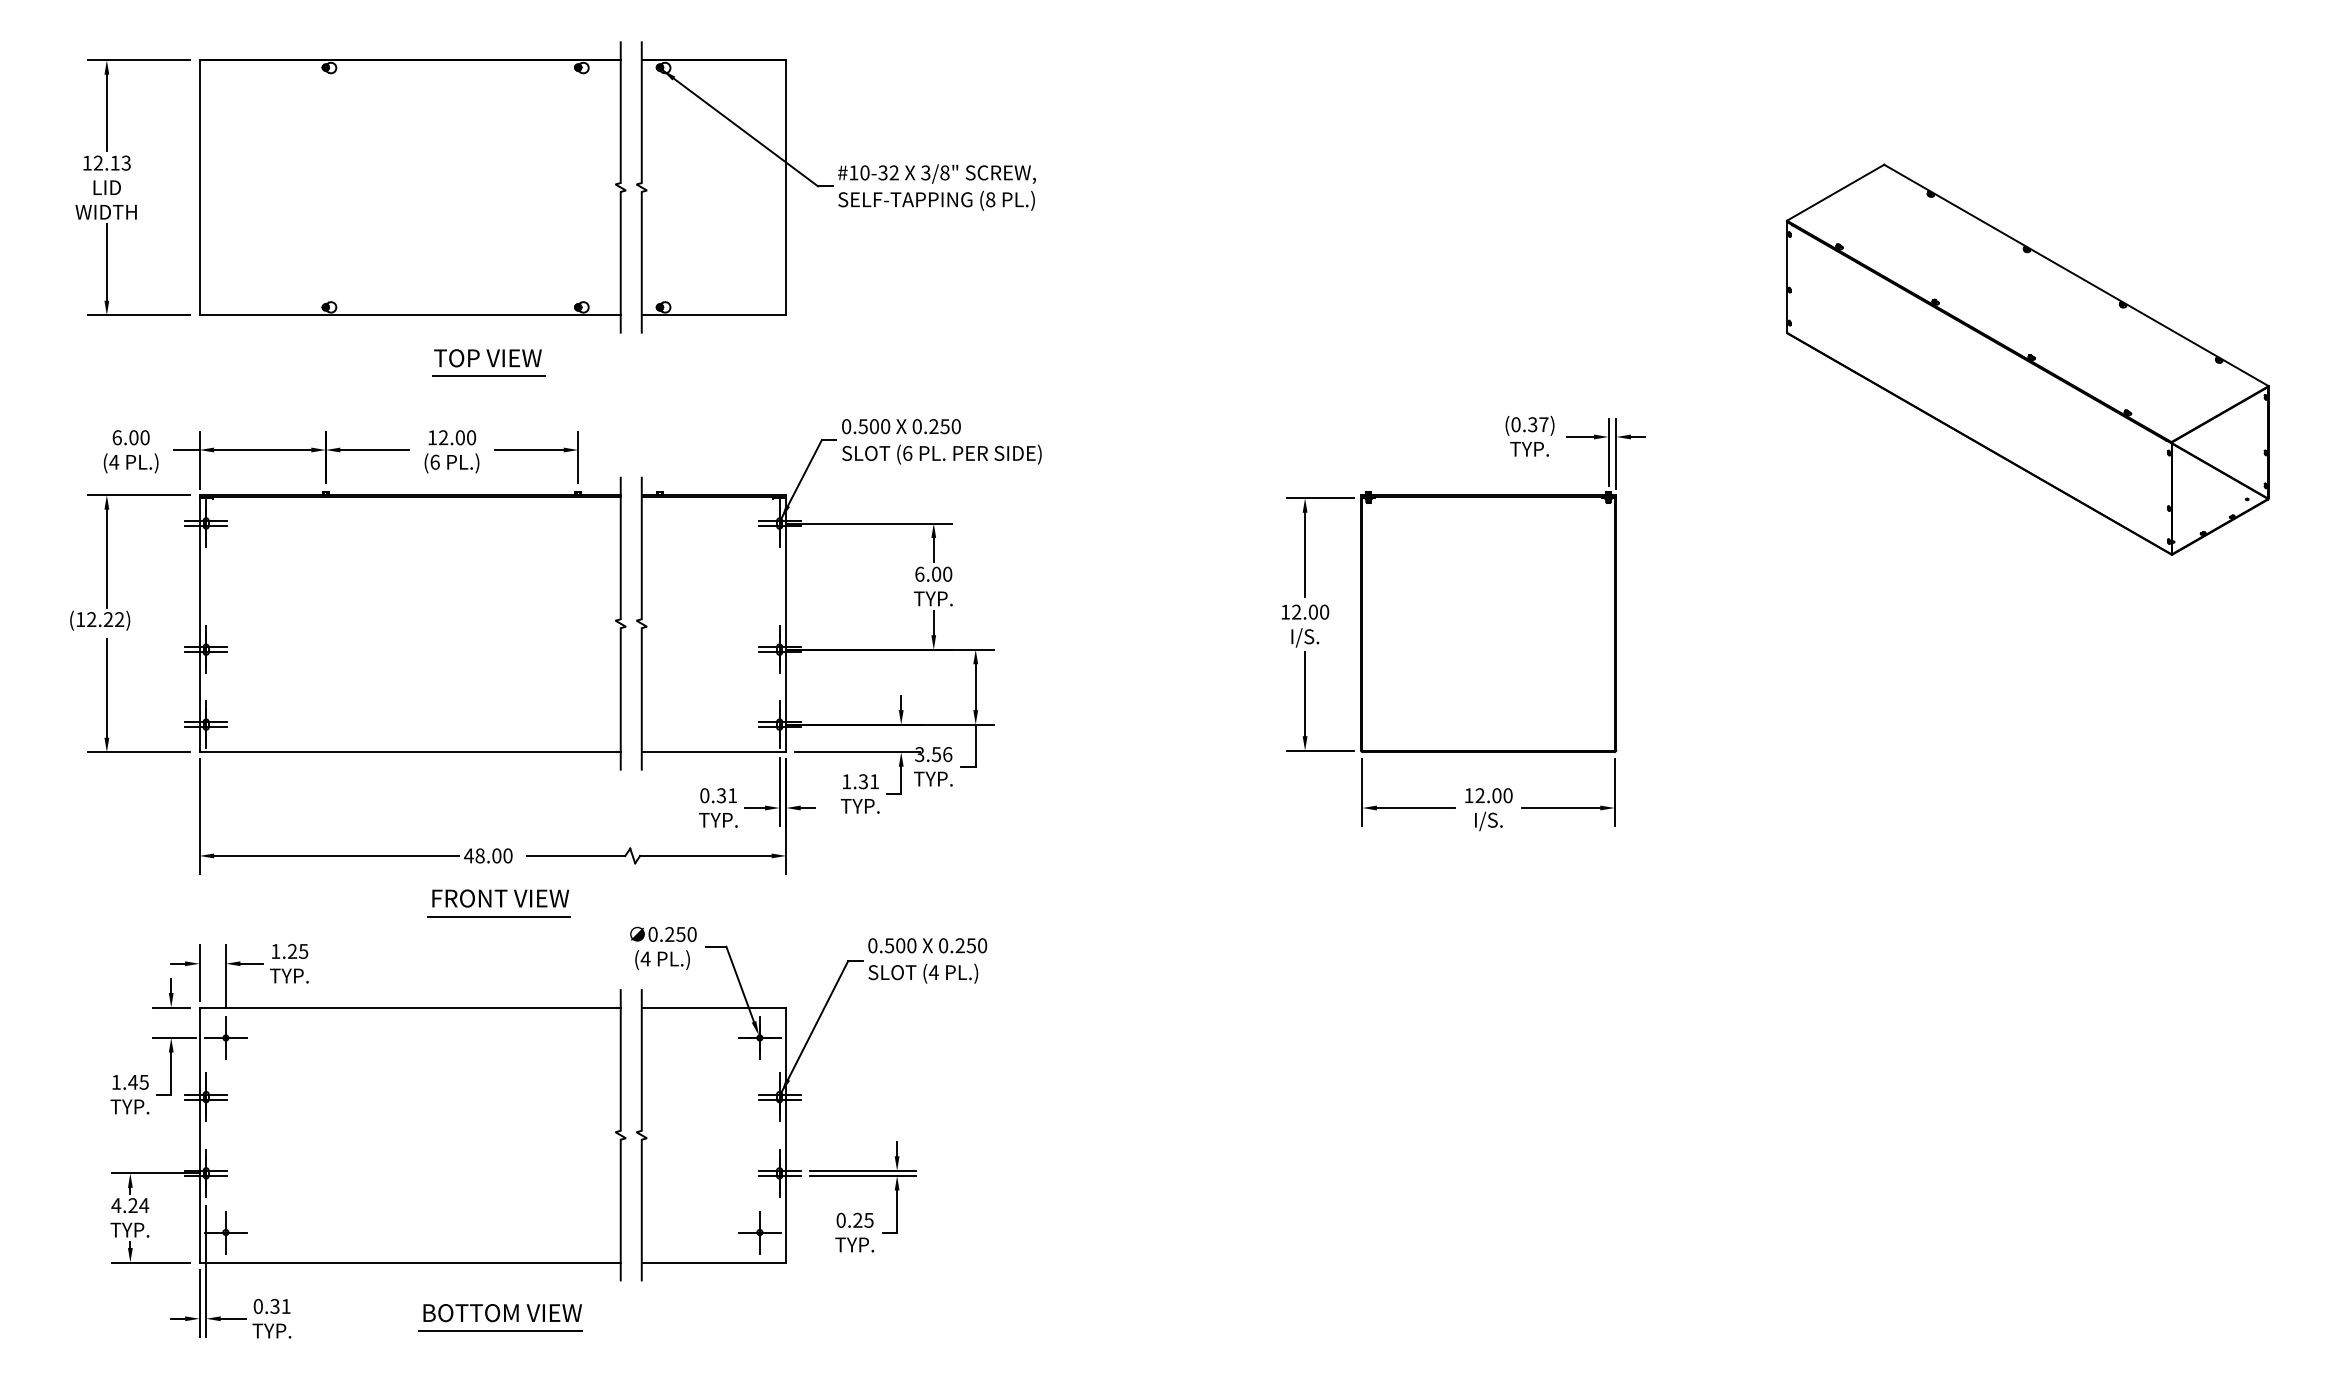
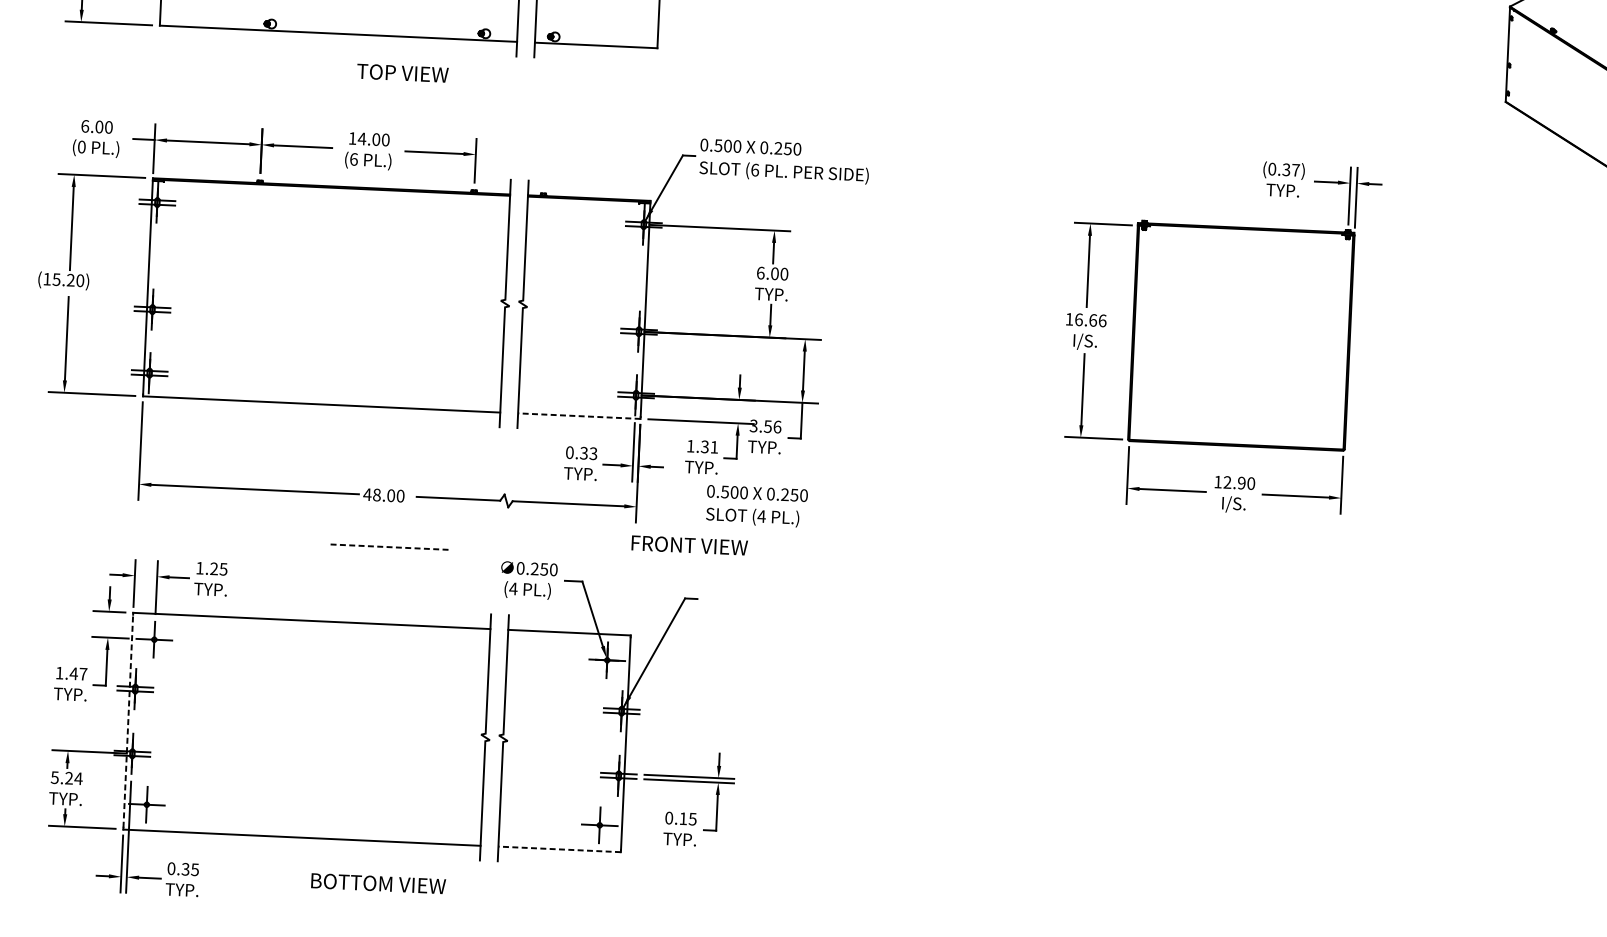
line: (488, 376) -> (402, 88), removed
text: (443, 437) -> (362, 138), 12.00 -> 14.00
text: (114, 461) -> (82, 146), (4 -> (0
text: (1310, 611) -> (1090, 319), 12.00 -> 16.66
text: (105, 619) -> (68, 280), (12.22) -> (15.20)
line: (713, 752) -> (578, 416), solid -> dashed
text: (732, 795) -> (593, 453), 0.31 -> 0.33
text: (1496, 795) -> (1241, 482), 12.00 -> 12.90
text: (500, 898) -> (689, 545), moved
line: (499, 916) -> (391, 547), solid -> dashed
text: (927, 960) -> (756, 506), moved
text: (143, 1082) -> (82, 674), 1.45 -> 1.47
line: (199, 1135) -> (128, 721), solid -> dashed
text: (116, 1205) -> (55, 777), 4.24 -> 5.24
text: (857, 1219) -> (683, 818), 0.25 -> 0.15
line: (713, 1263) -> (559, 849), solid -> dashed
text: (285, 1306) -> (194, 869), 0.31 -> 0.35
line: (500, 1331) -> (375, 899), removed

